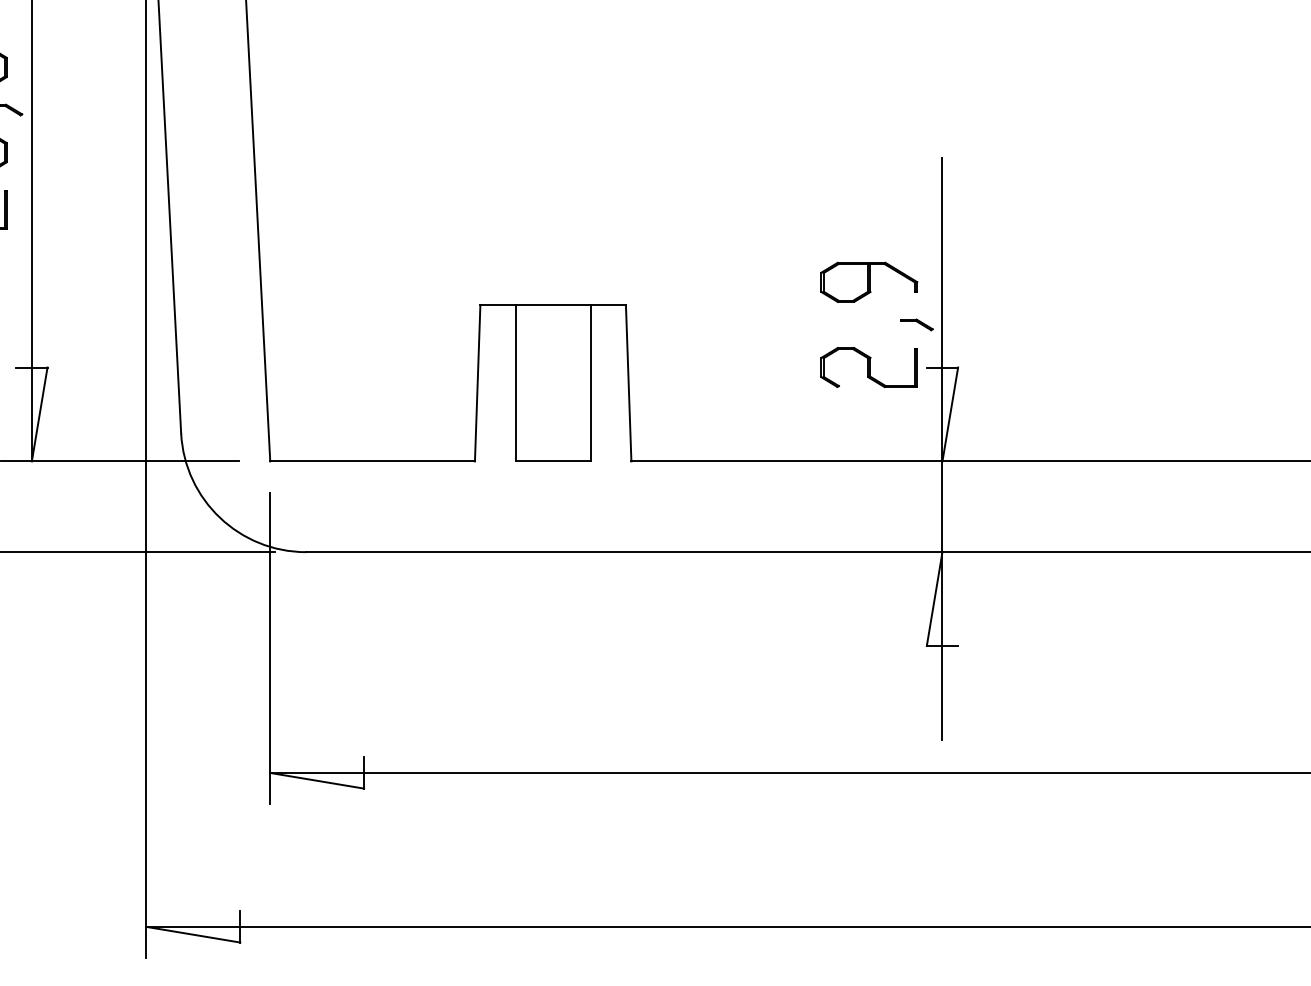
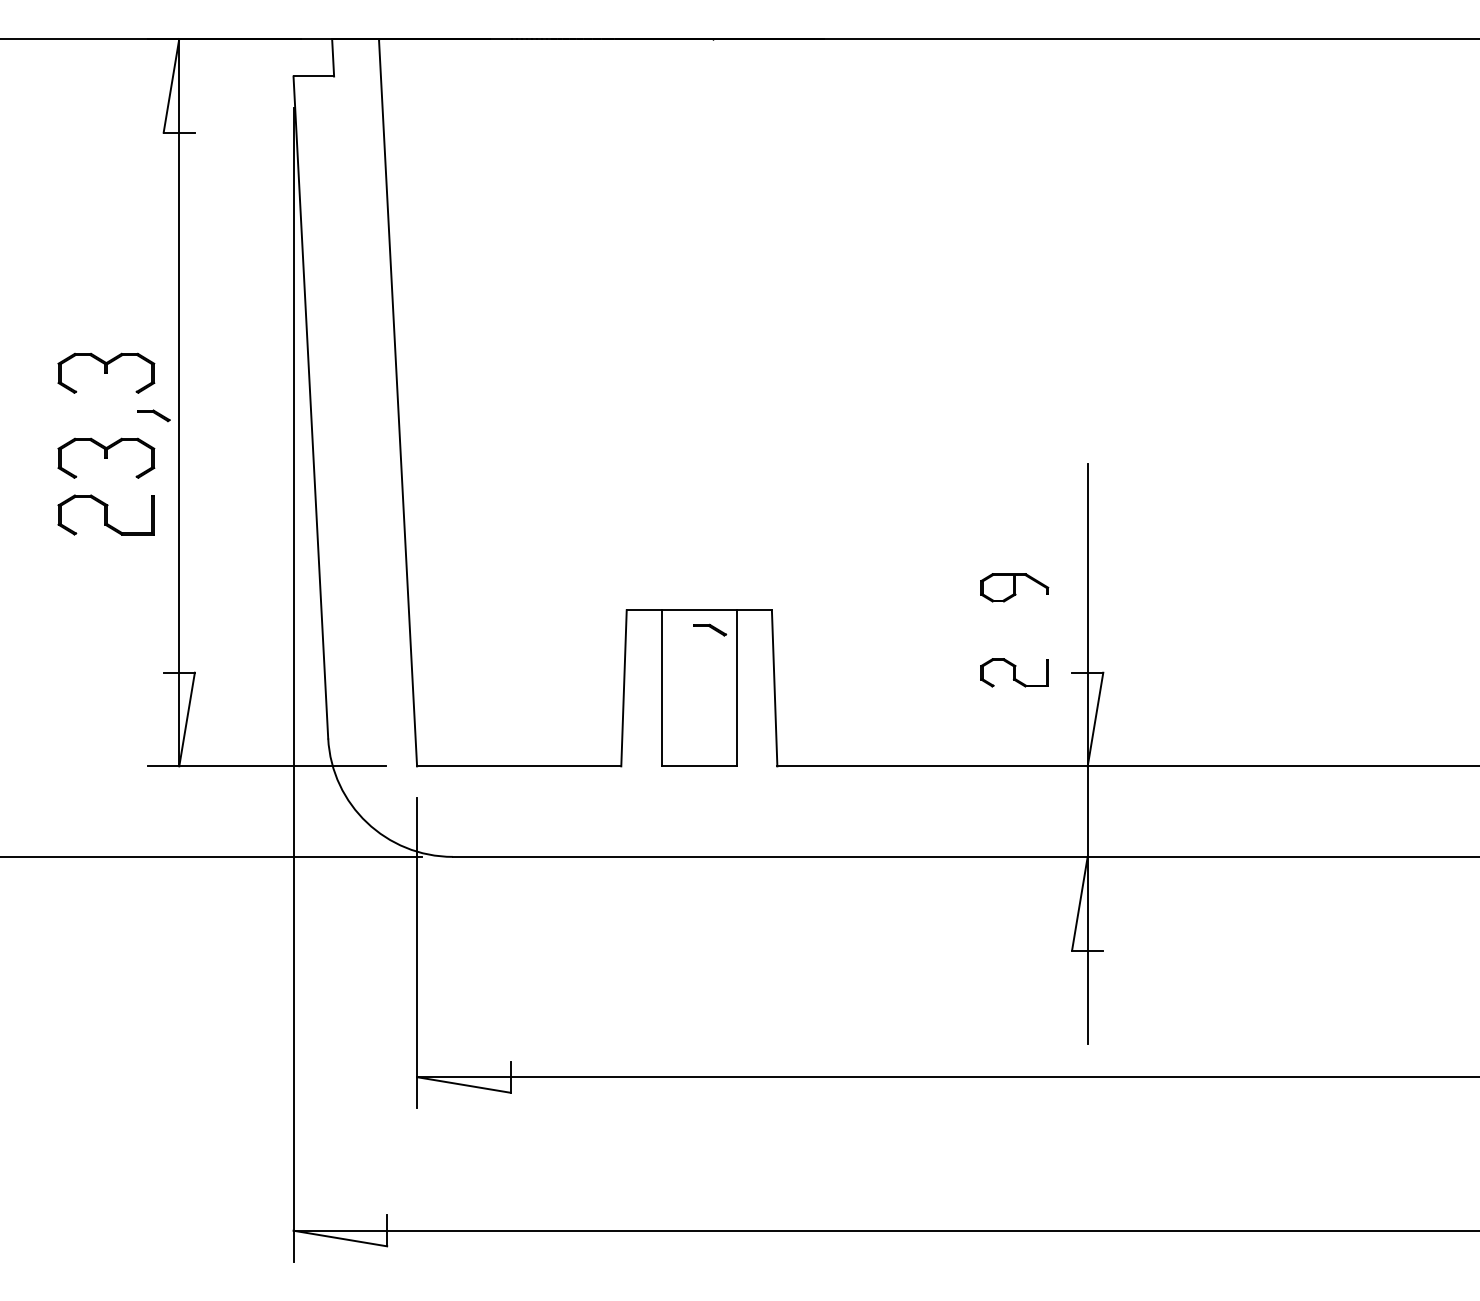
part: (869, 282) -> (1014, 587), size x0.7
part: (917, 324) -> (710, 629), moved
part: (869, 367) -> (1014, 672), size x0.7

